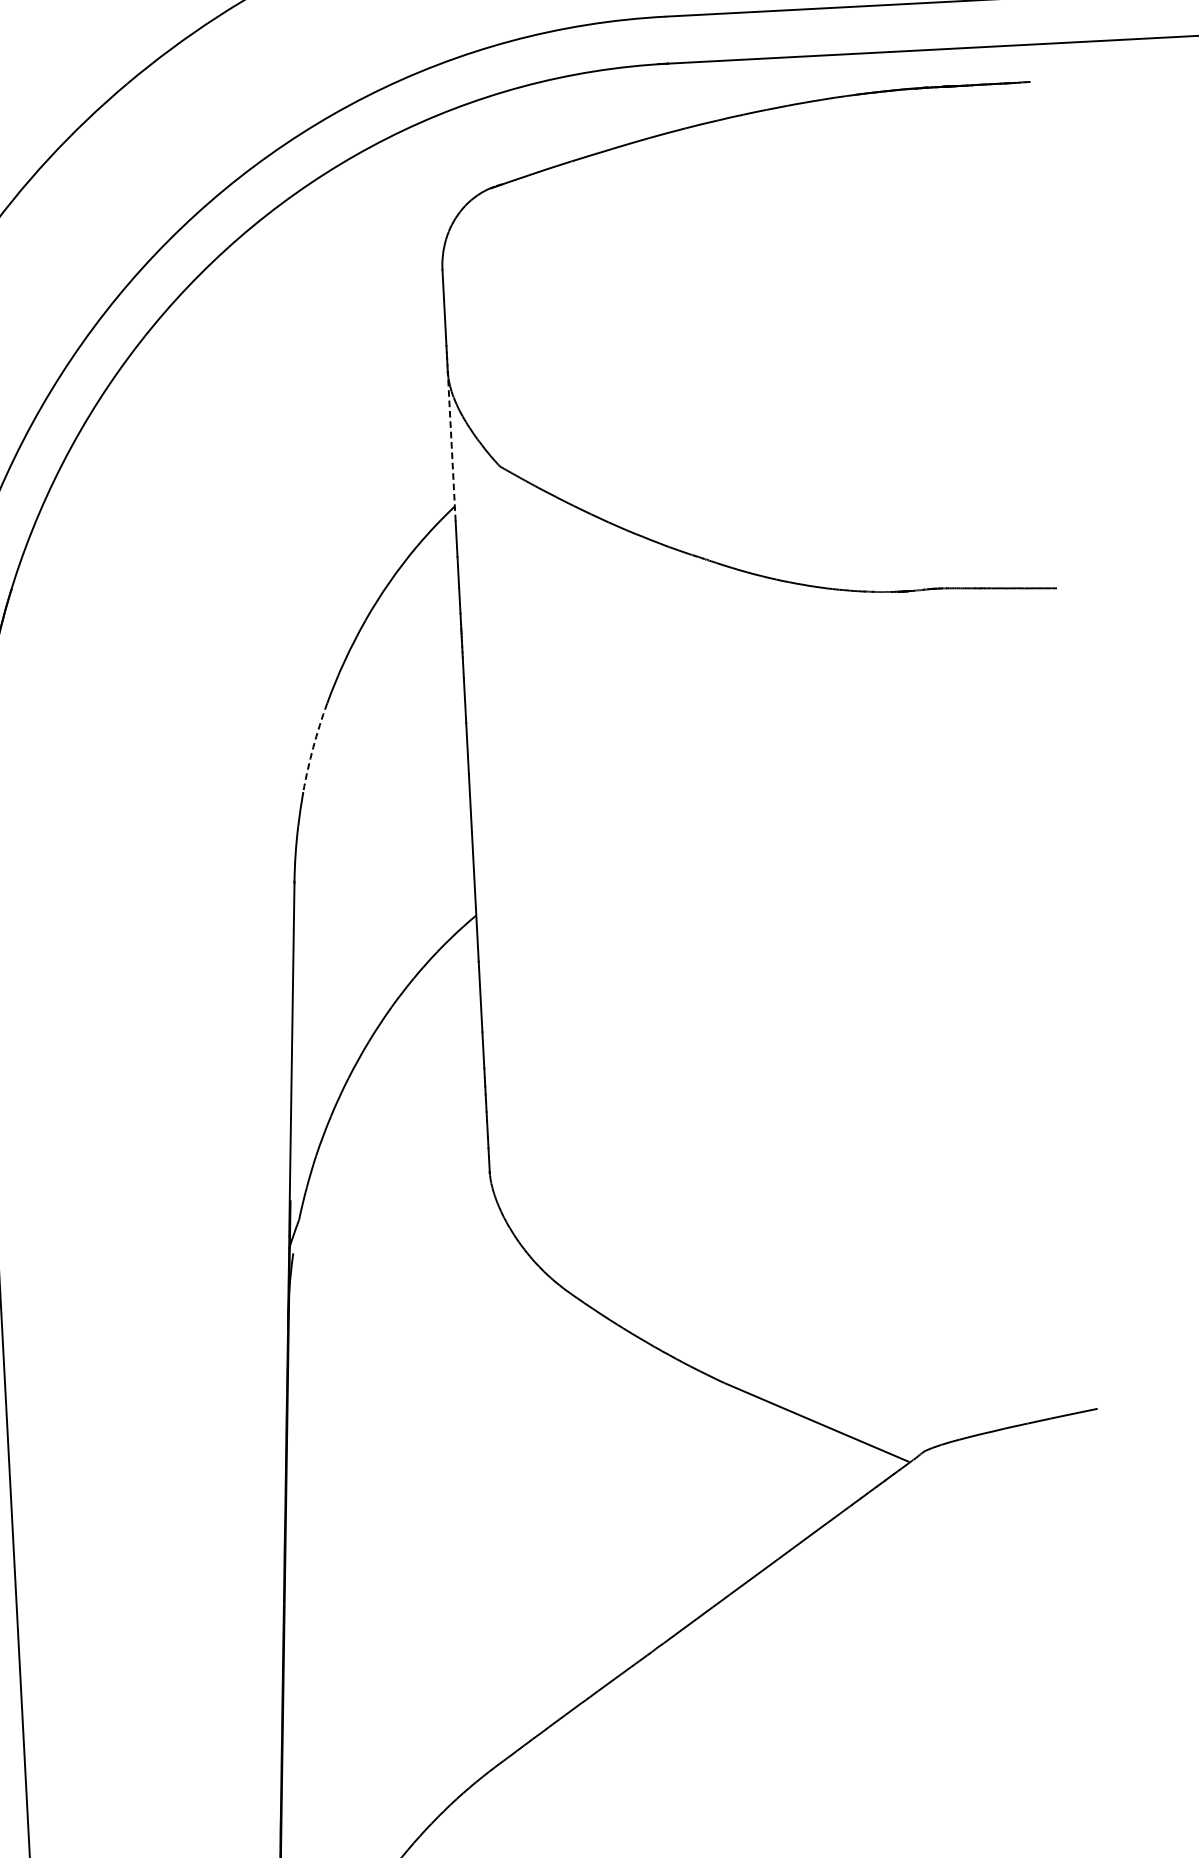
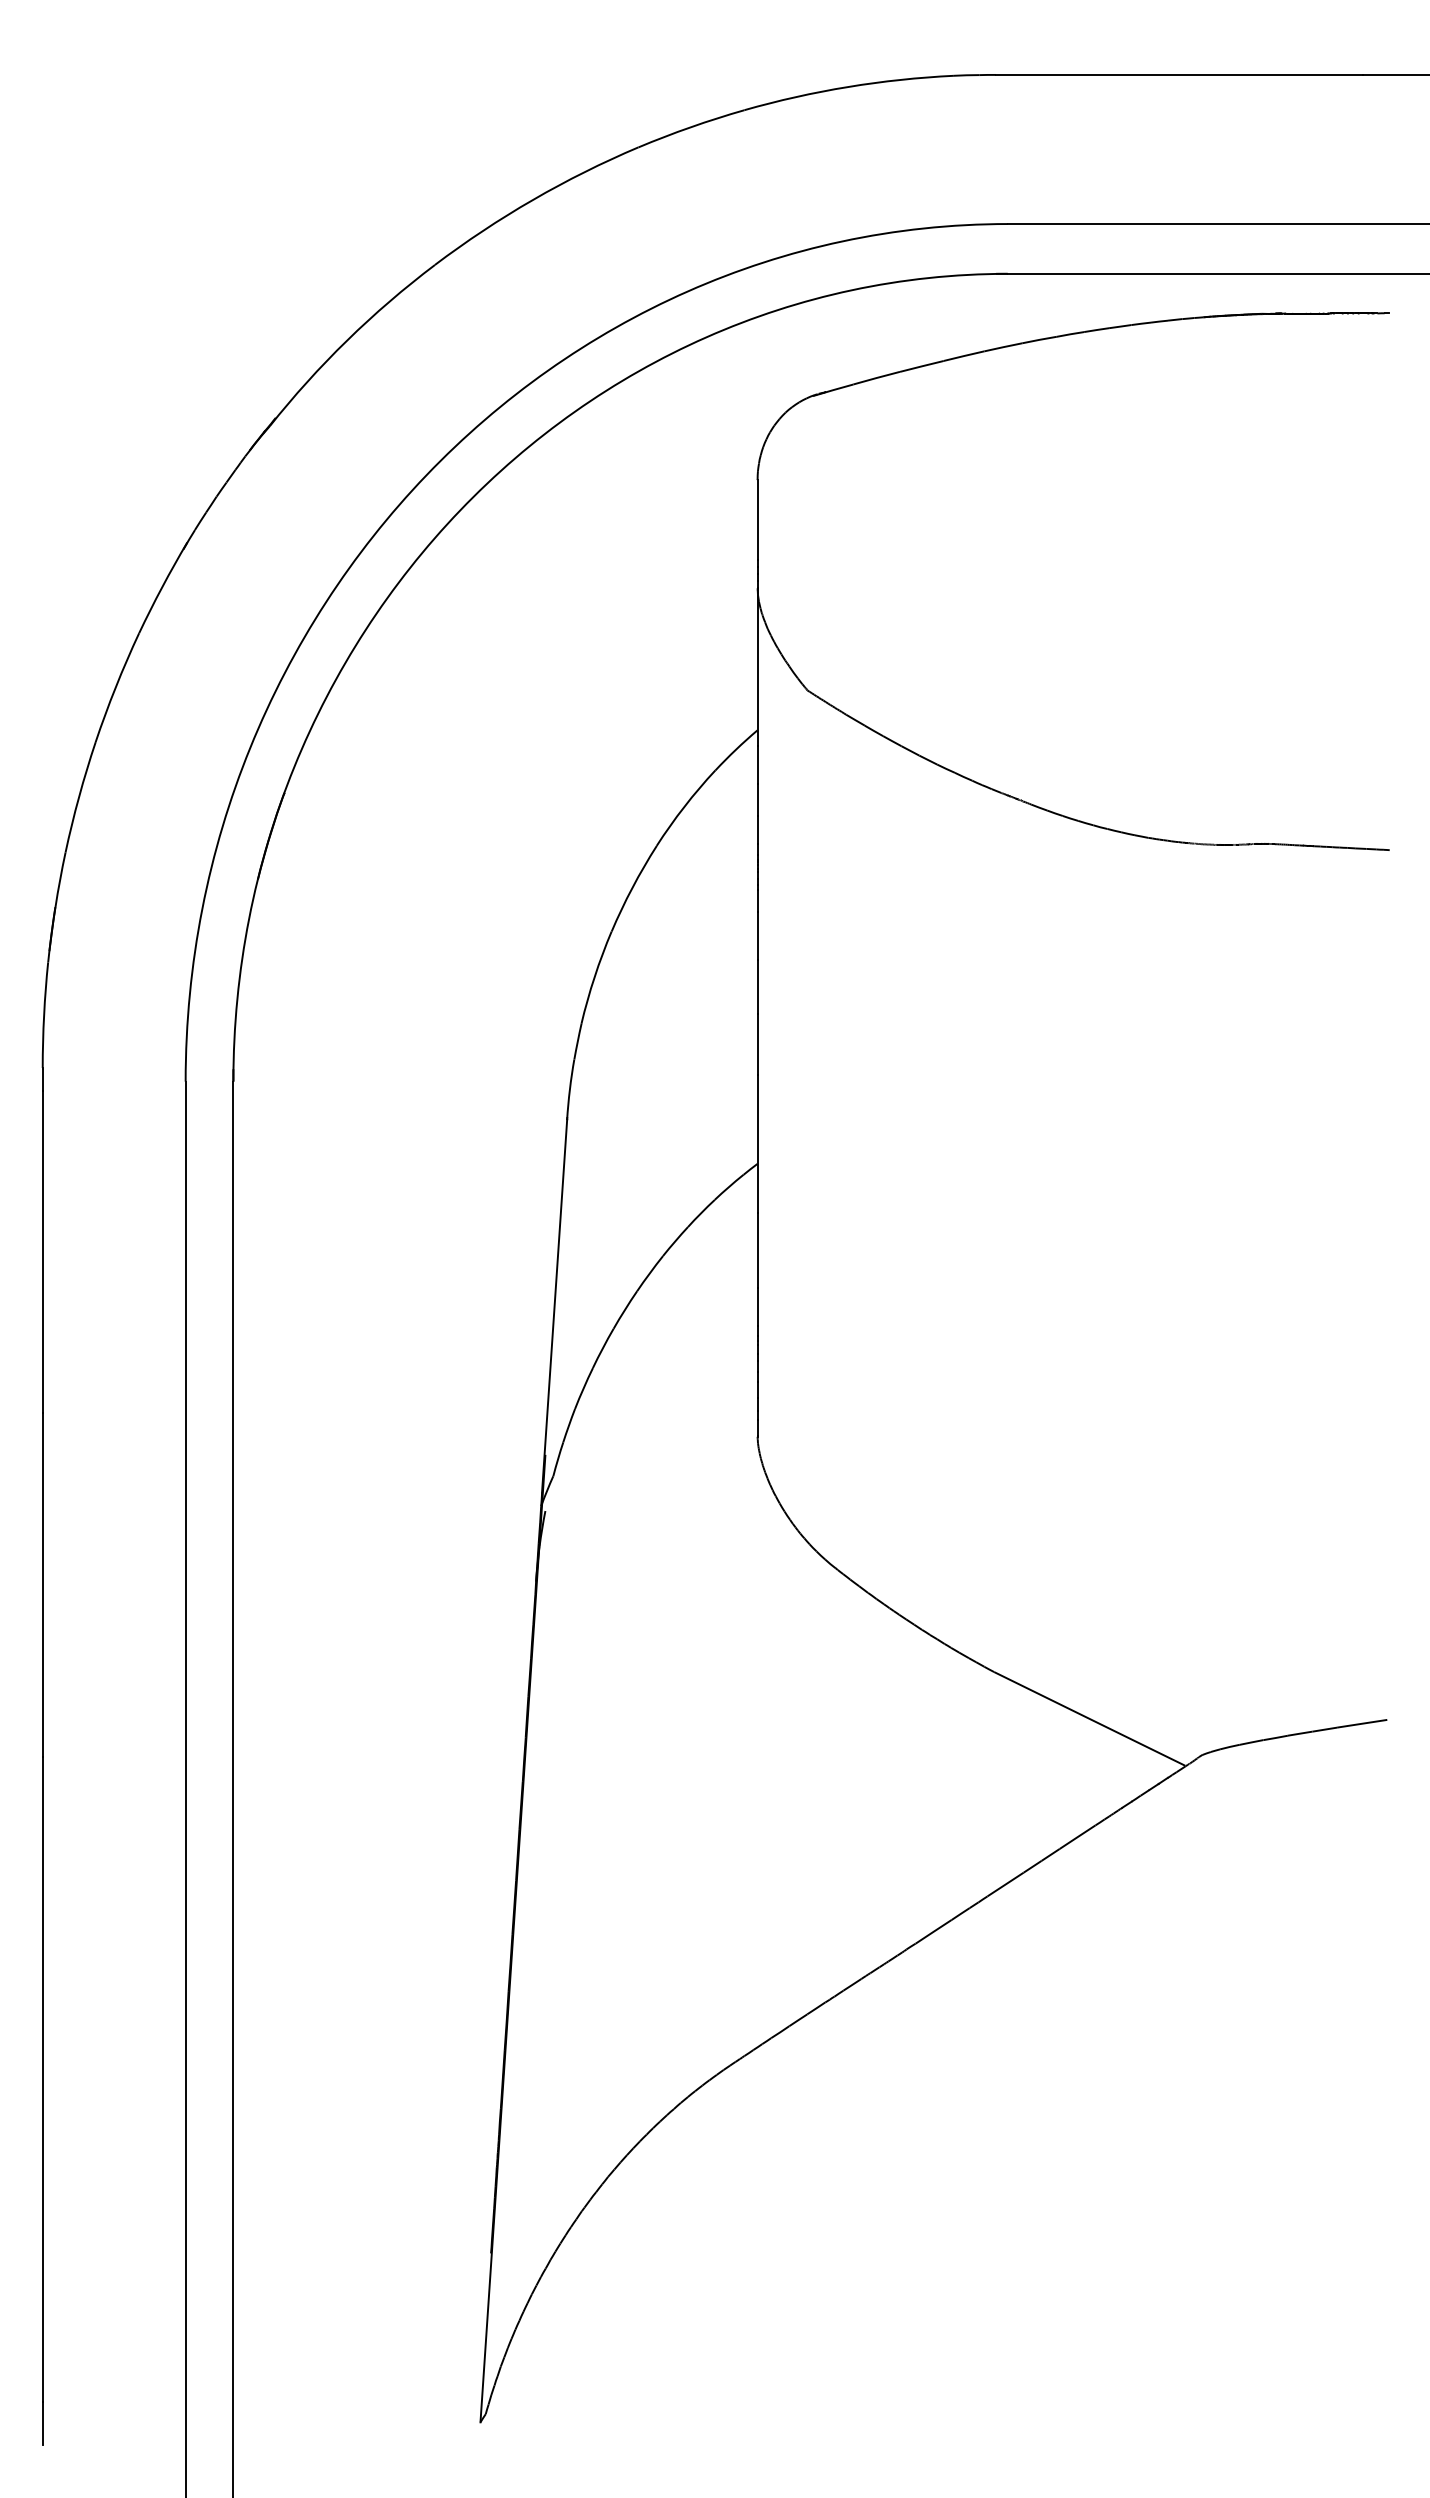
line: (451, 447) -> (757, 667), dashed -> solid
arc: (313, 747) -> (594, 977), dashed -> solid

